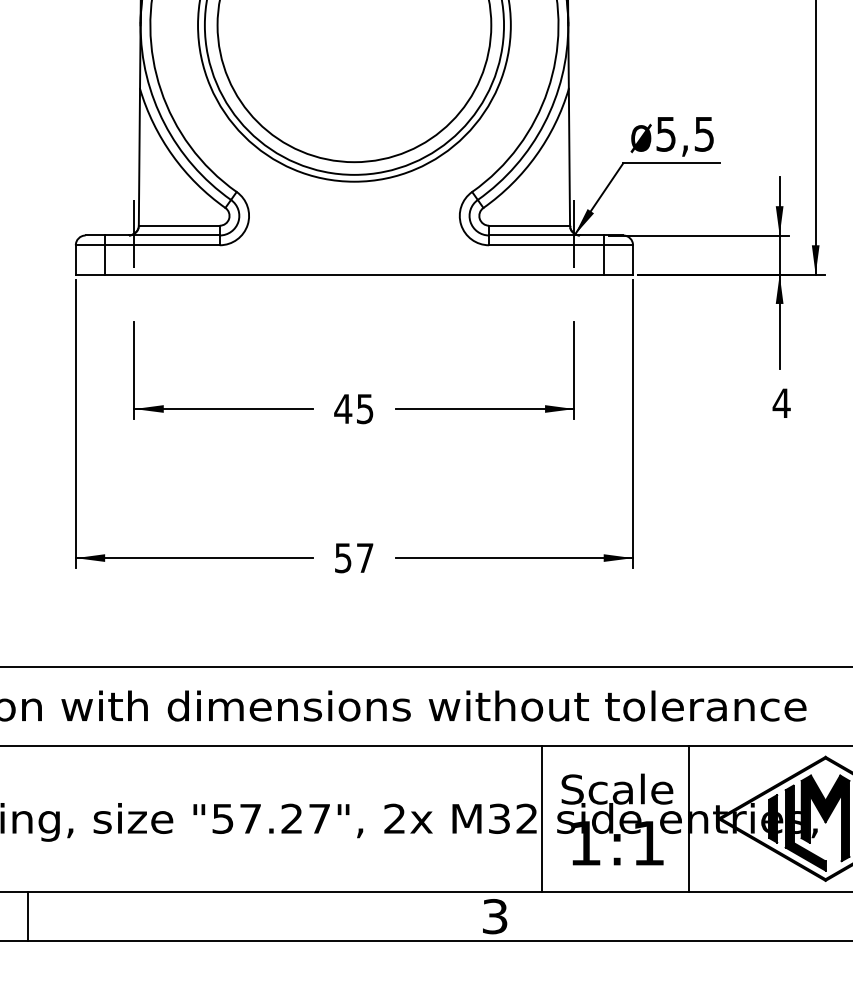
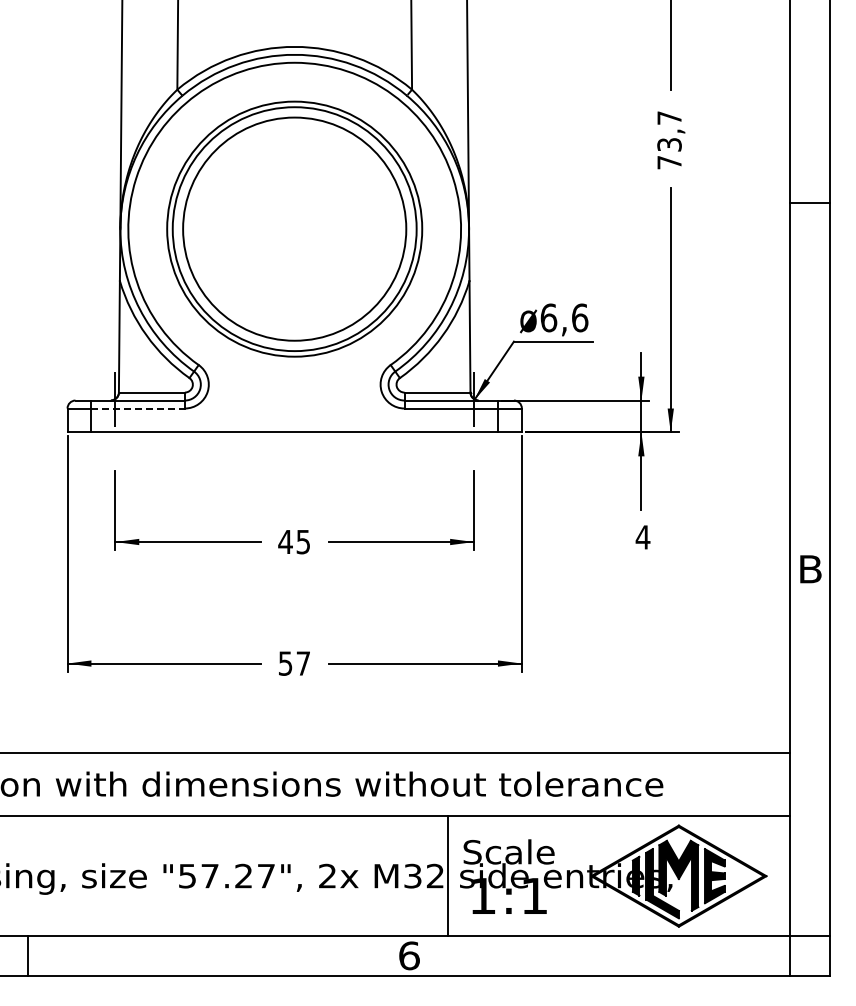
text: (685, 133) -> (564, 317), ø5,5 -> ø6,6
line: (162, 245) -> (138, 408), solid -> dashed
line: (689, 818) -> (567, 875), removed
text: (495, 916) -> (409, 955), 3 -> 6

